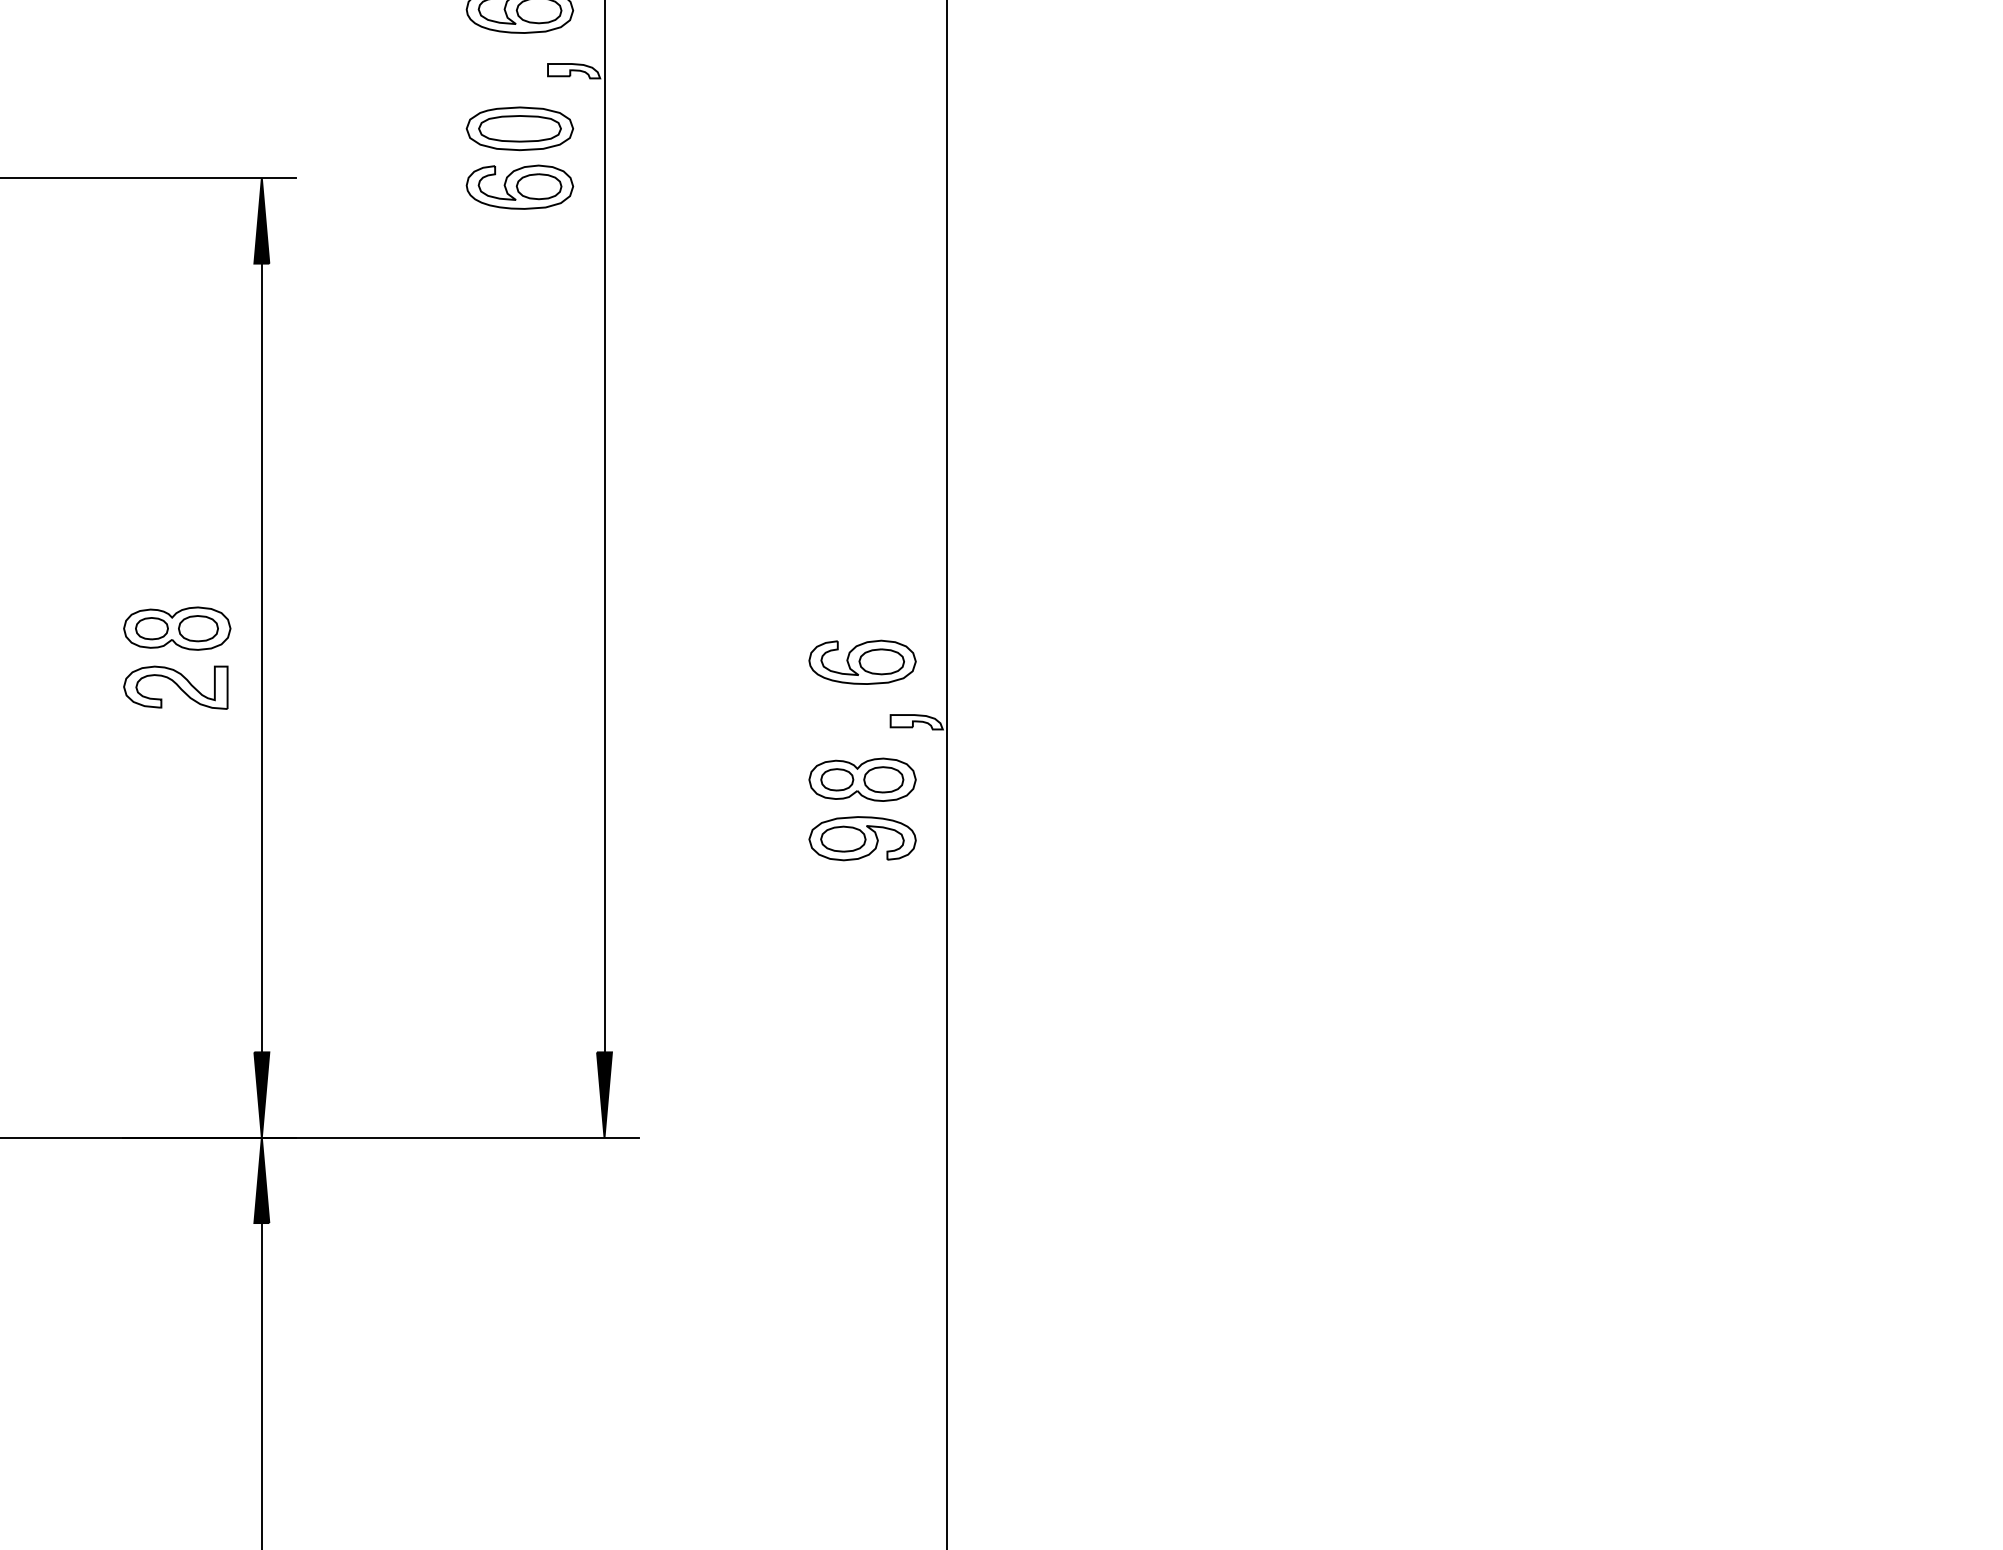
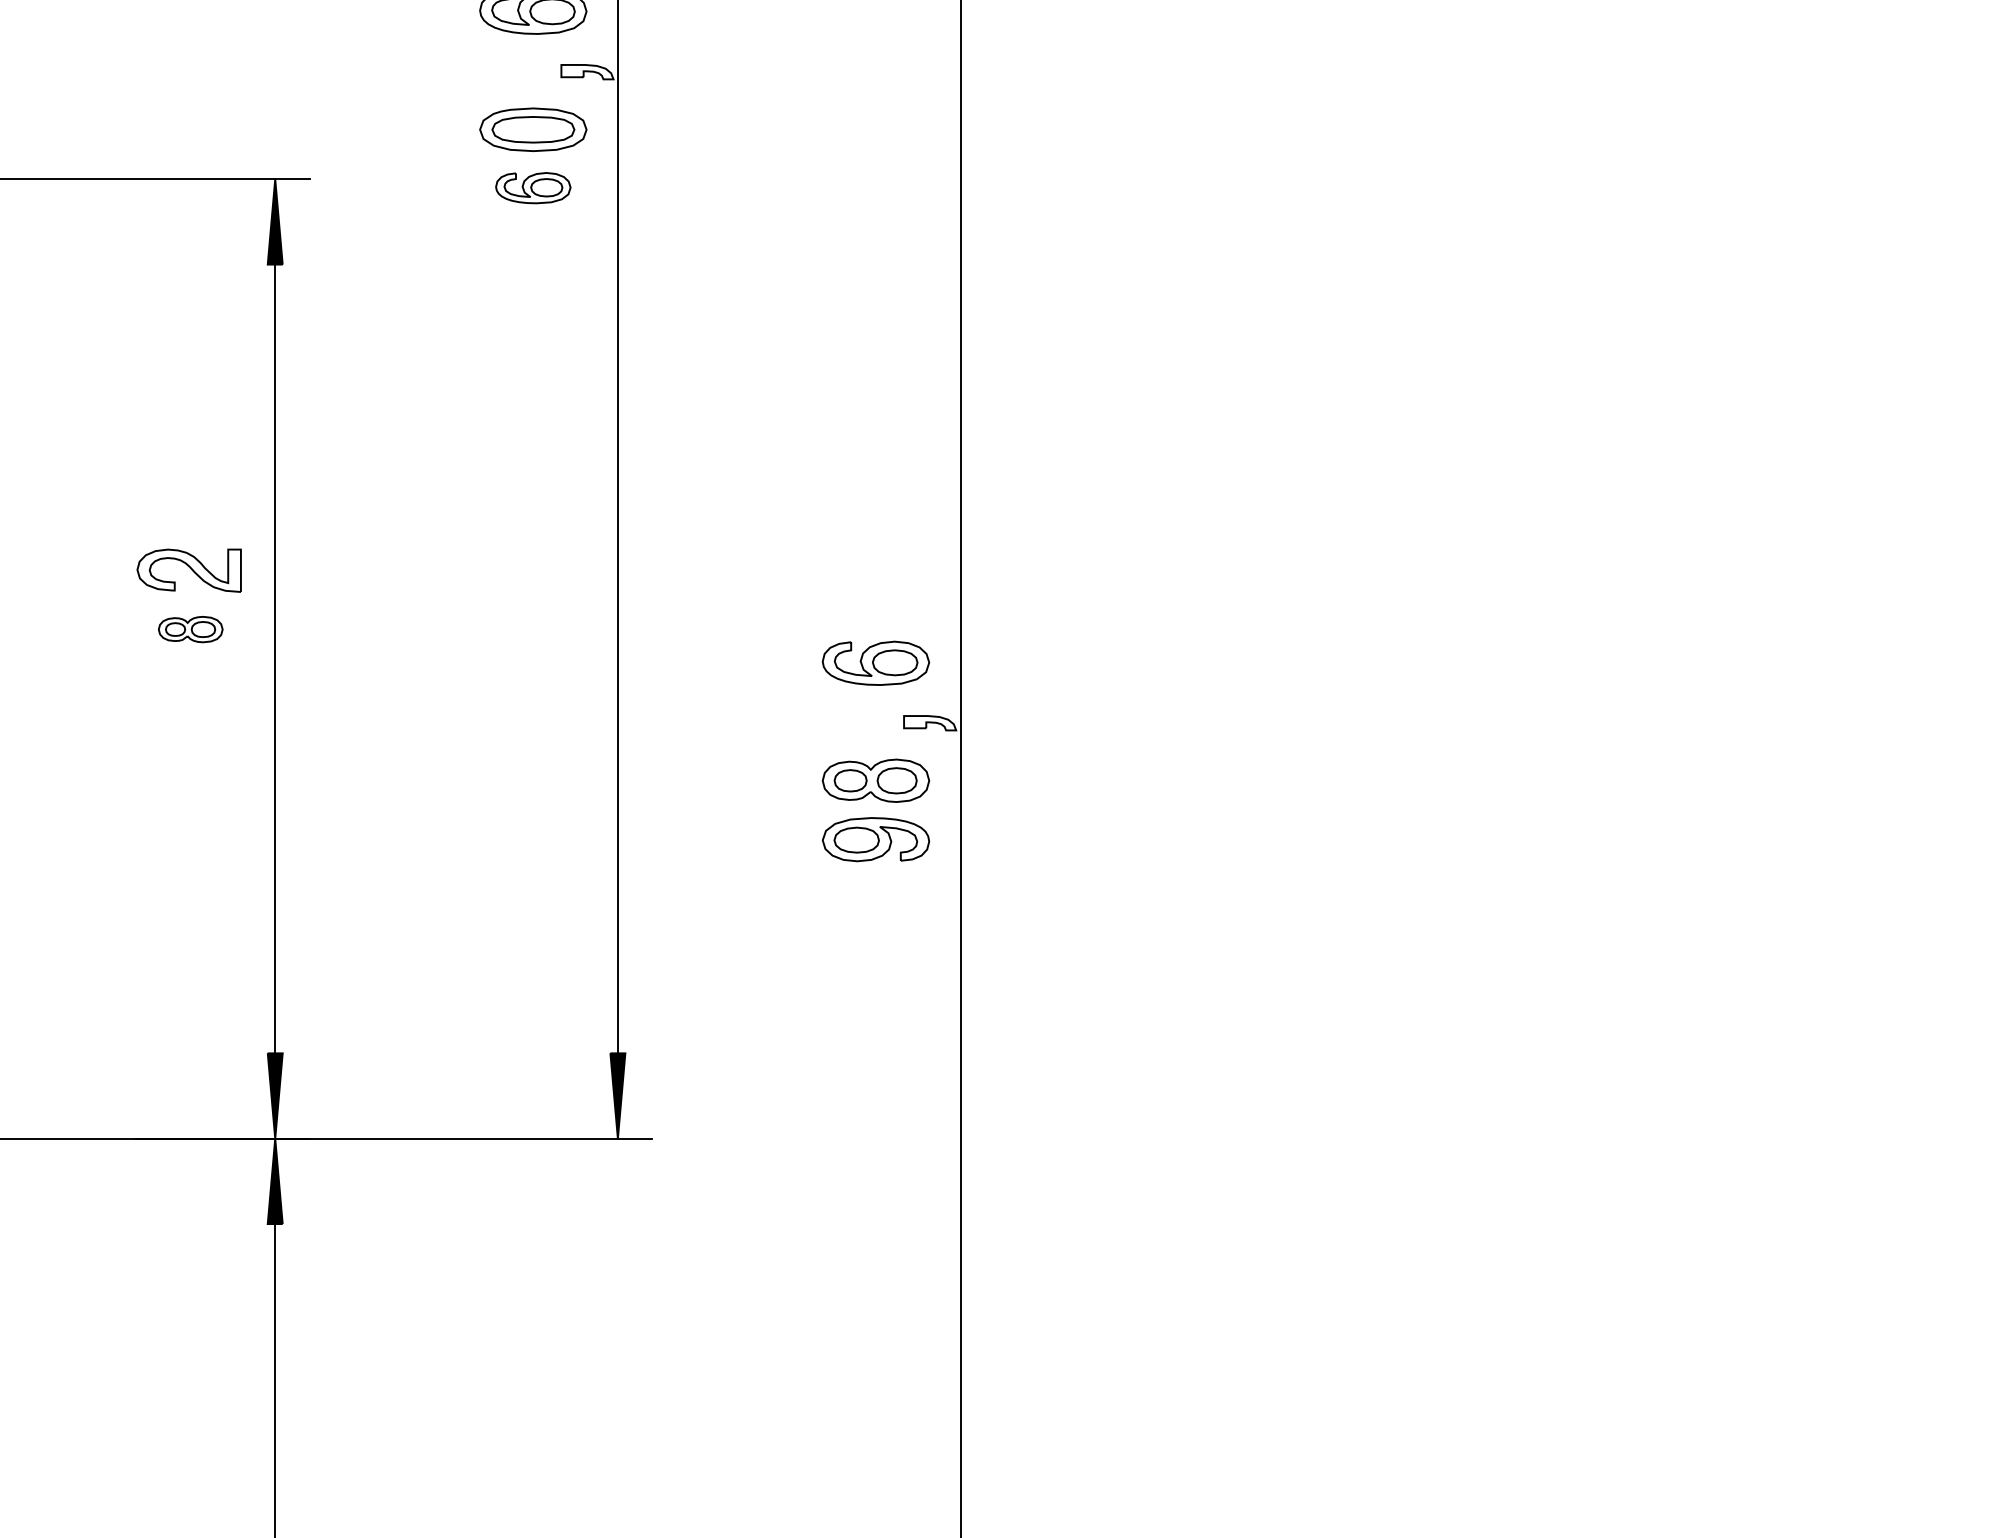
part: (519, 186) -> (532, 187), size x0.7
part: (177, 628) -> (190, 629), size x0.6
part: (175, 687) -> (188, 570), moved

